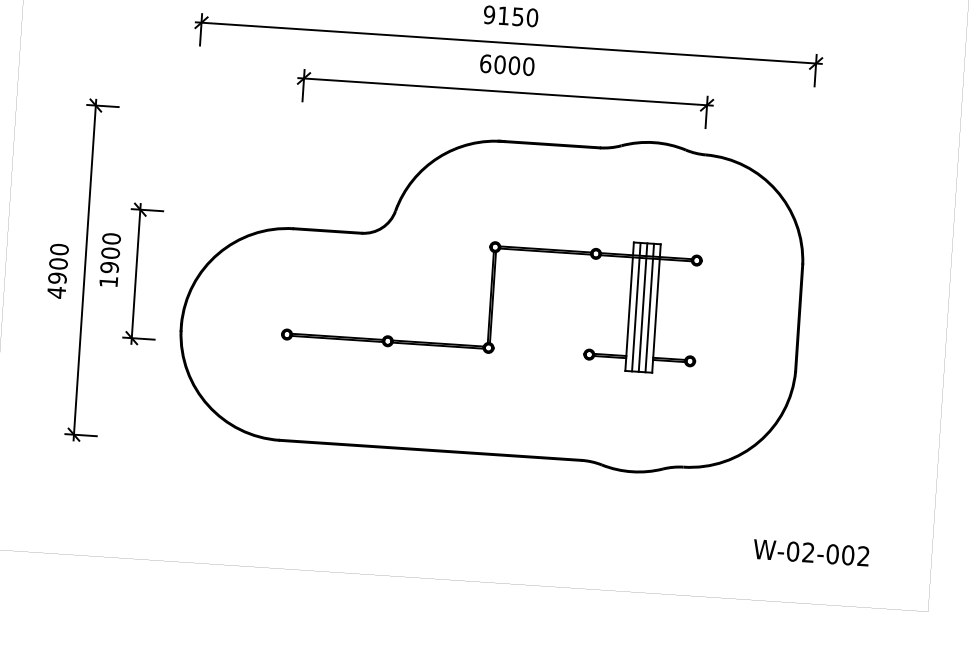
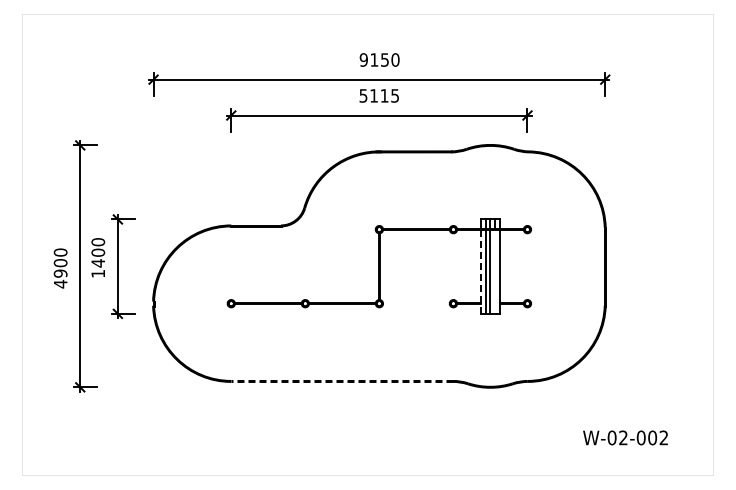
text: (507, 64) -> (379, 95), 6000 -> 5115
text: (109, 267) -> (98, 263), 1900 -> 1400
line: (628, 314) -> (480, 272), solid -> dashed
line: (649, 314) -> (495, 271), removed
line: (431, 450) -> (342, 381), solid -> dashed

